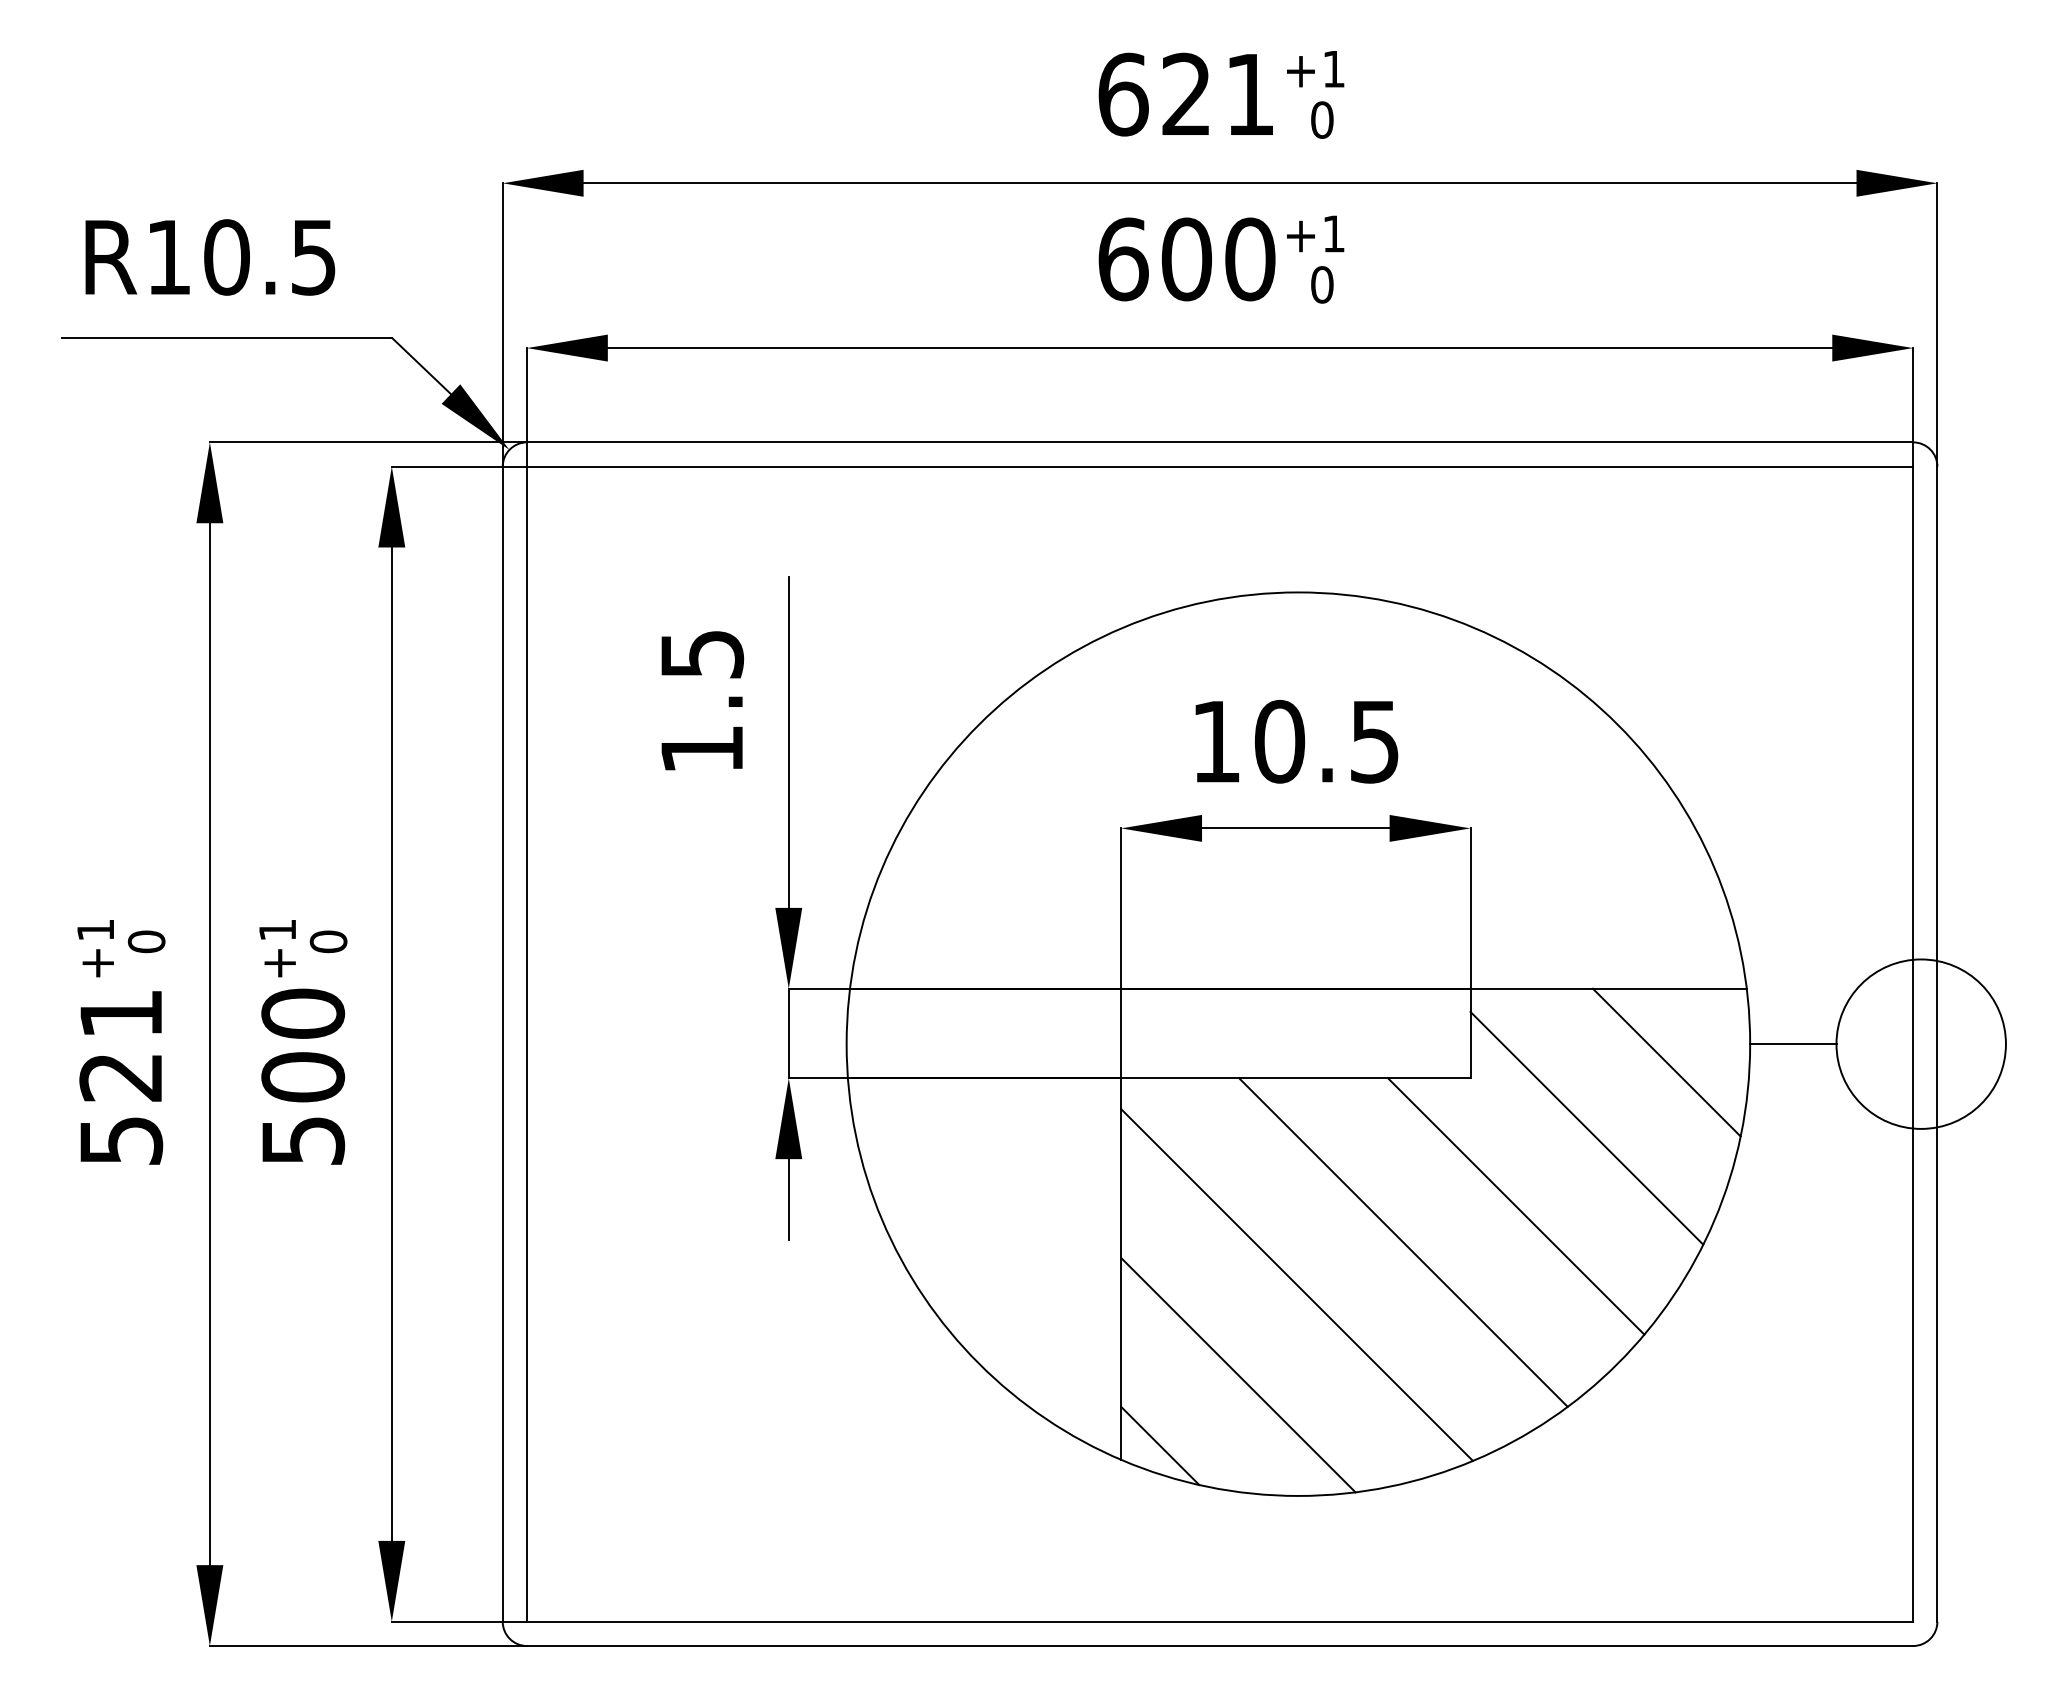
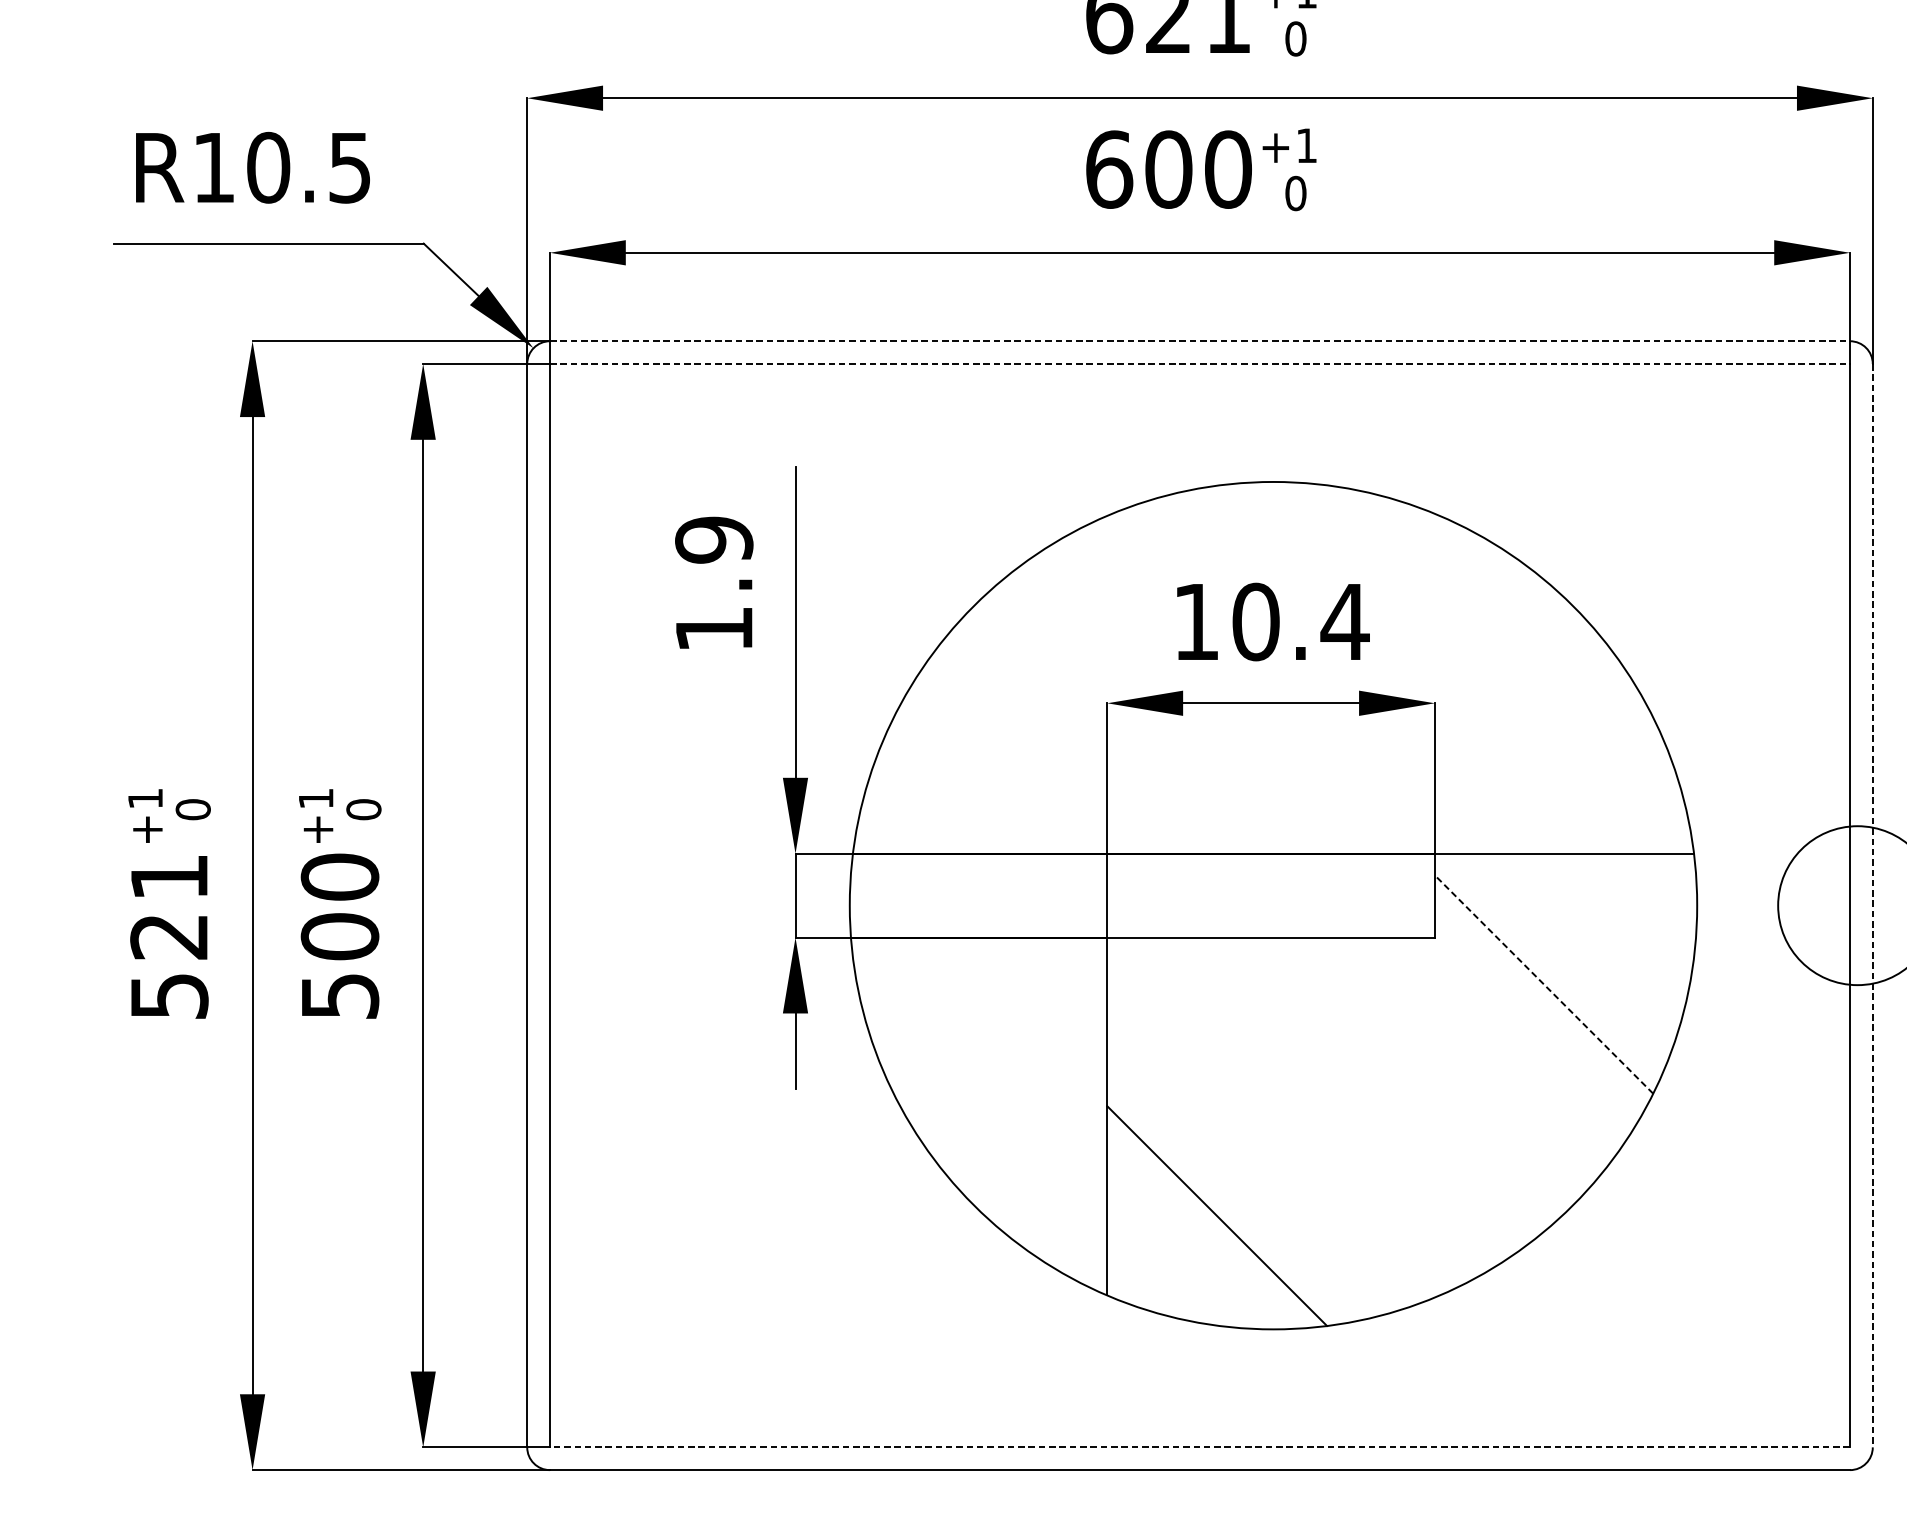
line: (1220, 442) -> (1200, 341), solid -> dashed
line: (1220, 466) -> (1200, 363), solid -> dashed
text: (701, 654) -> (713, 540), 1.5 -> 1.9
text: (1374, 742) -> (1344, 622), 10.5 -> 10.4
line: (1793, 1044) -> (1737, 905), removed
line: (1937, 1044) -> (1872, 905), solid -> dashed
line: (1666, 1062) -> (1618, 922), removed
line: (1586, 1128) -> (1543, 984), solid -> dashed
line: (1516, 1206) -> (1478, 1057), removed
line: (1403, 1242) -> (1372, 1091), removed
line: (1296, 1284) -> (1271, 1131), removed
line: (1160, 1445) -> (1144, 1282), removed
line: (1219, 1621) -> (1199, 1447), solid -> dashed

